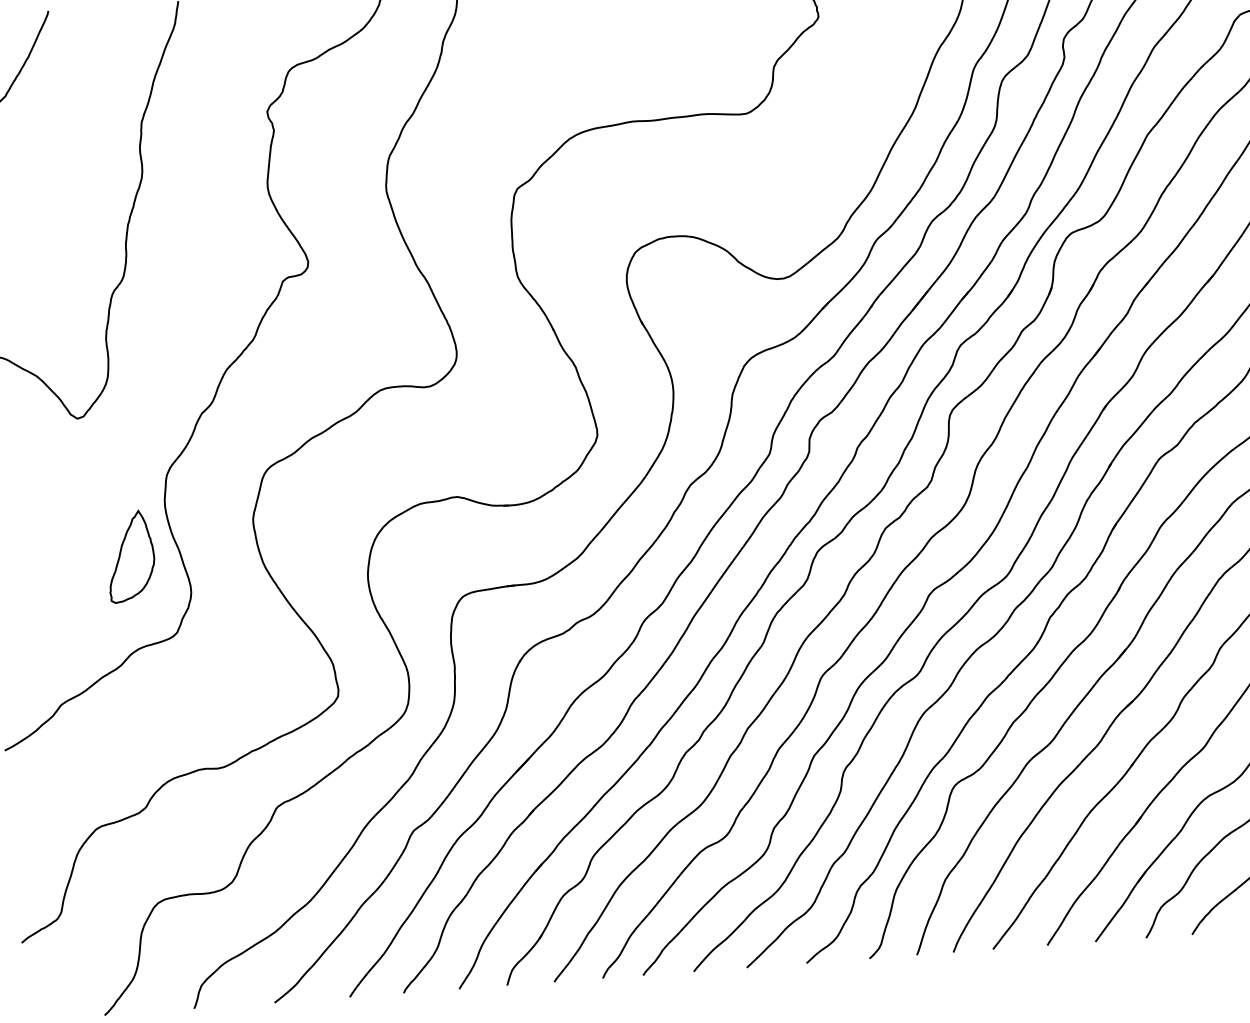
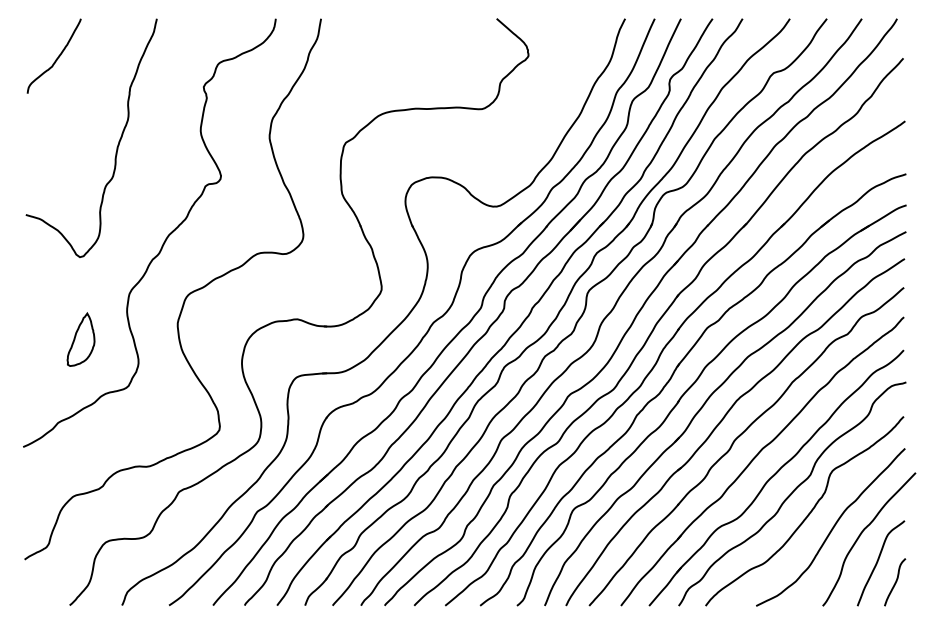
part: (129, 556) -> (80, 339), moved

